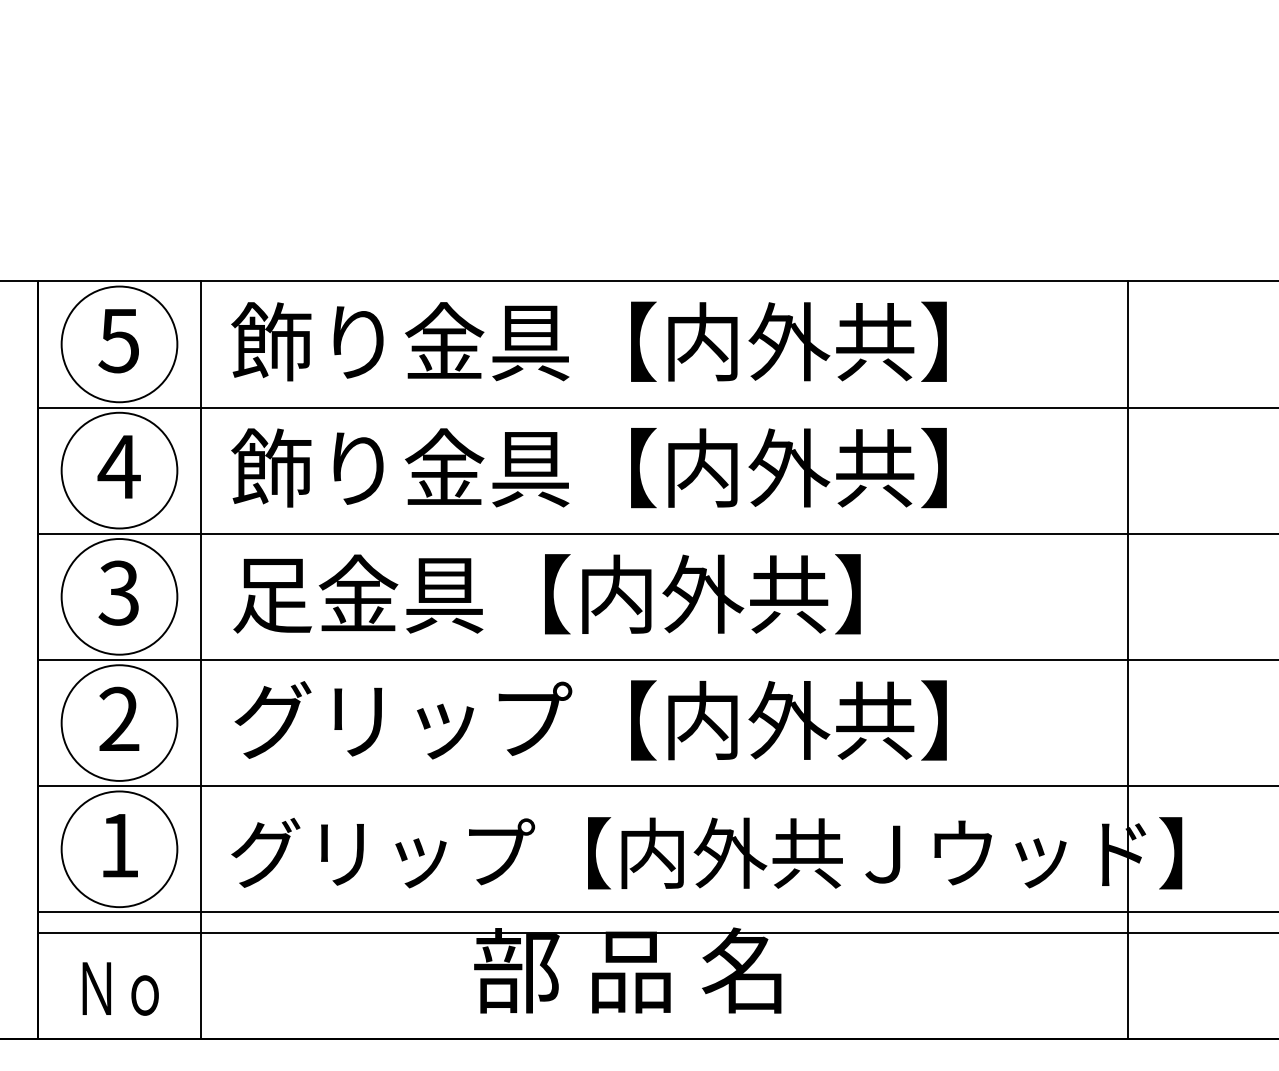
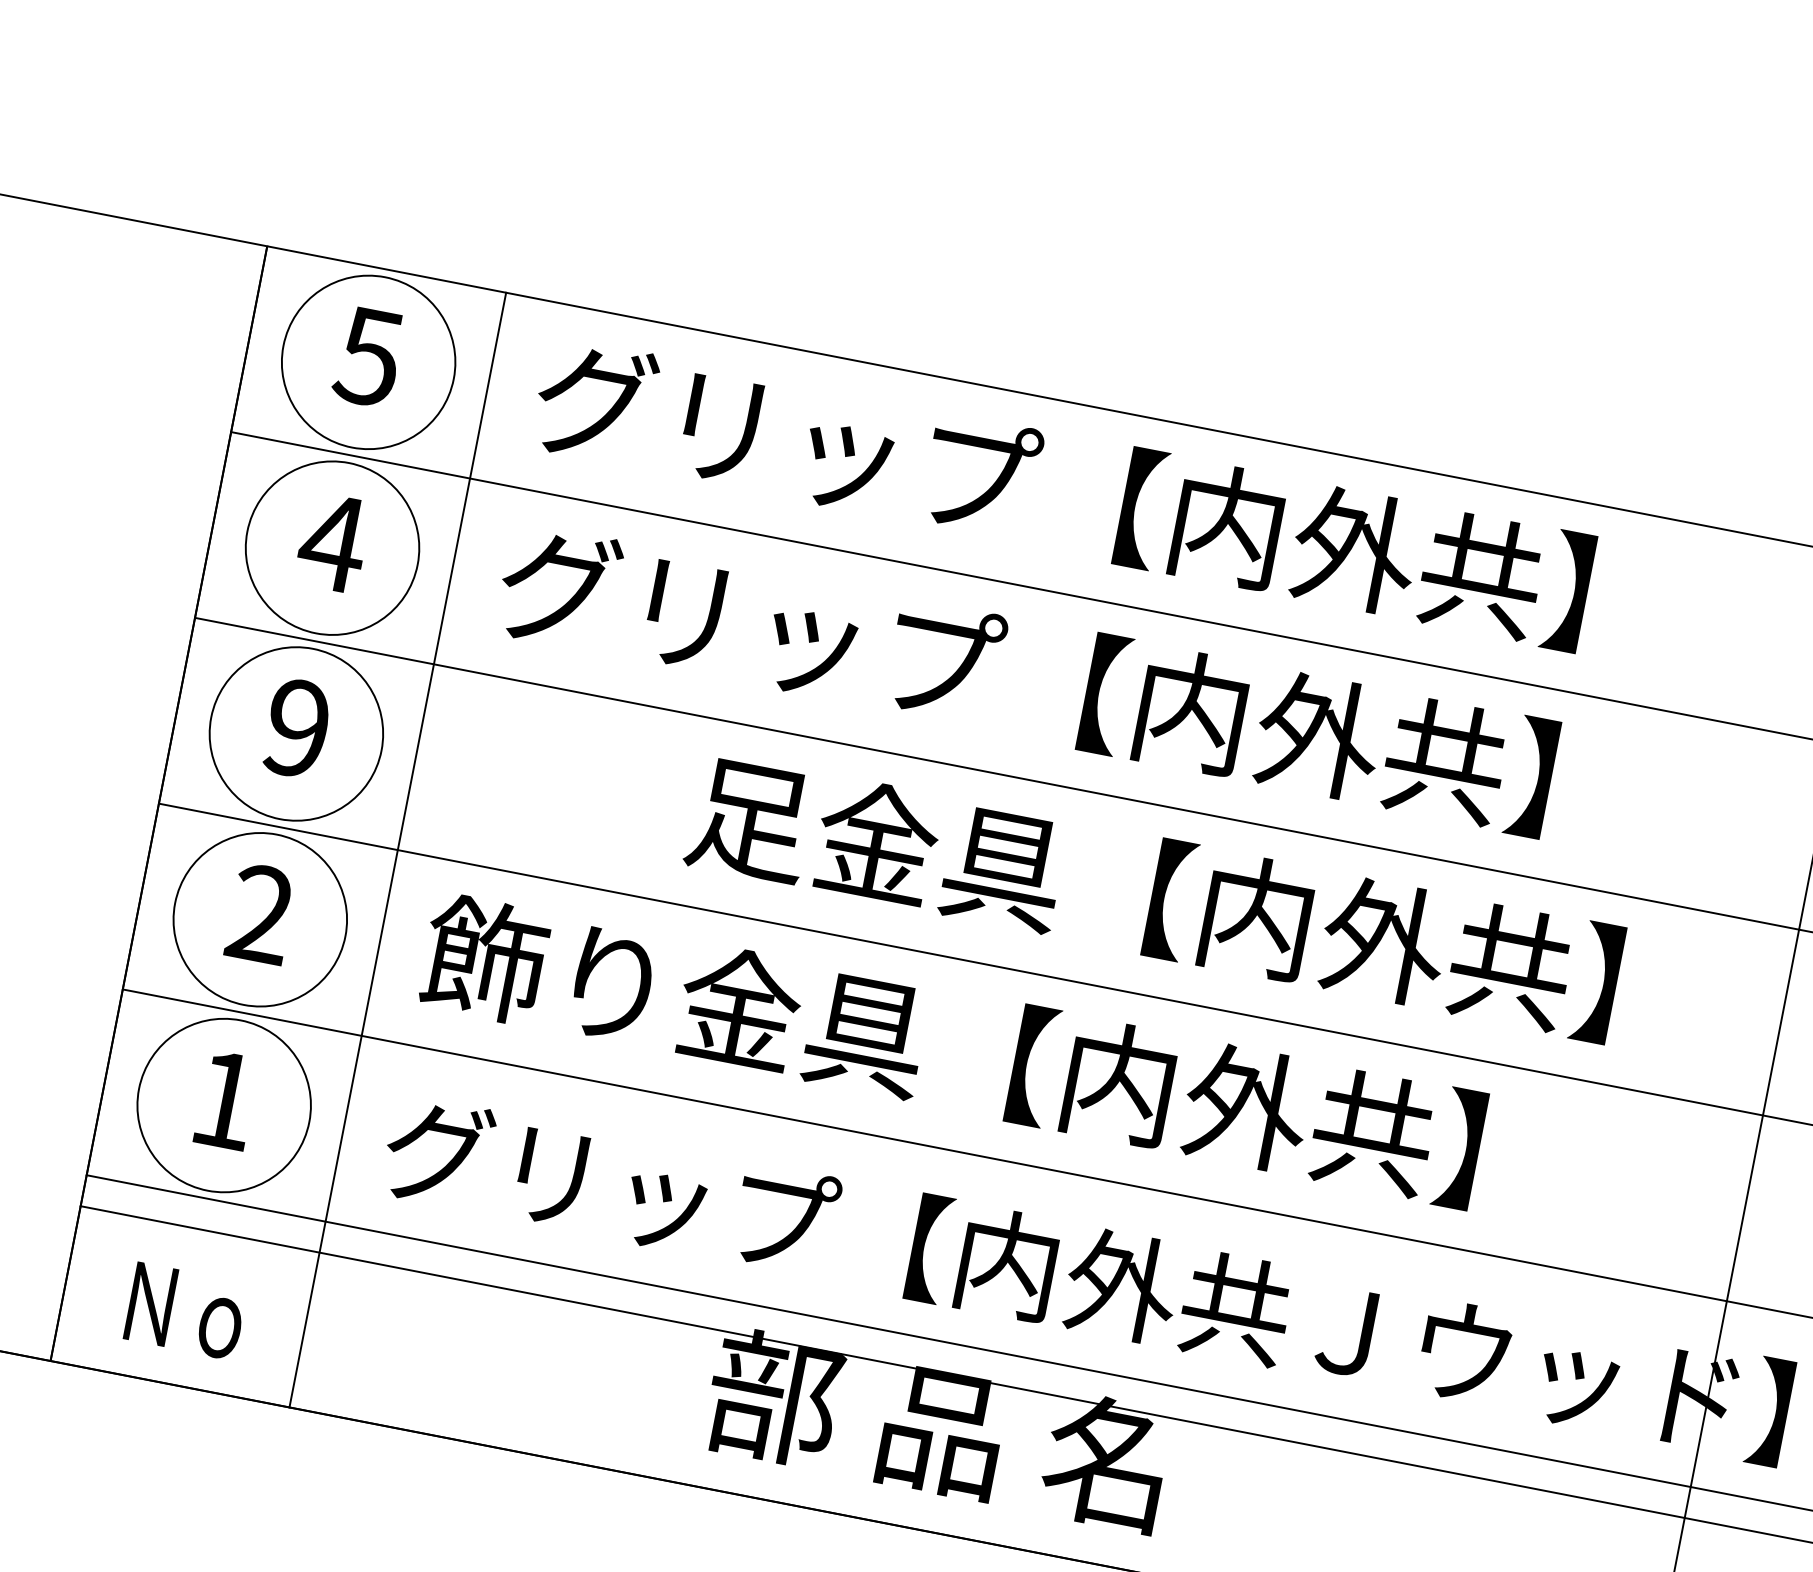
text: (401, 341) -> (784, 438), 飾り金具【内外共】 -> グリップ【内外共】
text: (401, 467) -> (748, 624), 飾り金具【内外共】 -> グリップ【内外共】
text: (118, 592) -> (296, 727), 3 -> 9
text: (546, 594) -> (1153, 897), moved
text: (401, 720) -> (676, 996), グリップ【内外共】 -> 飾り金具【内外共】

